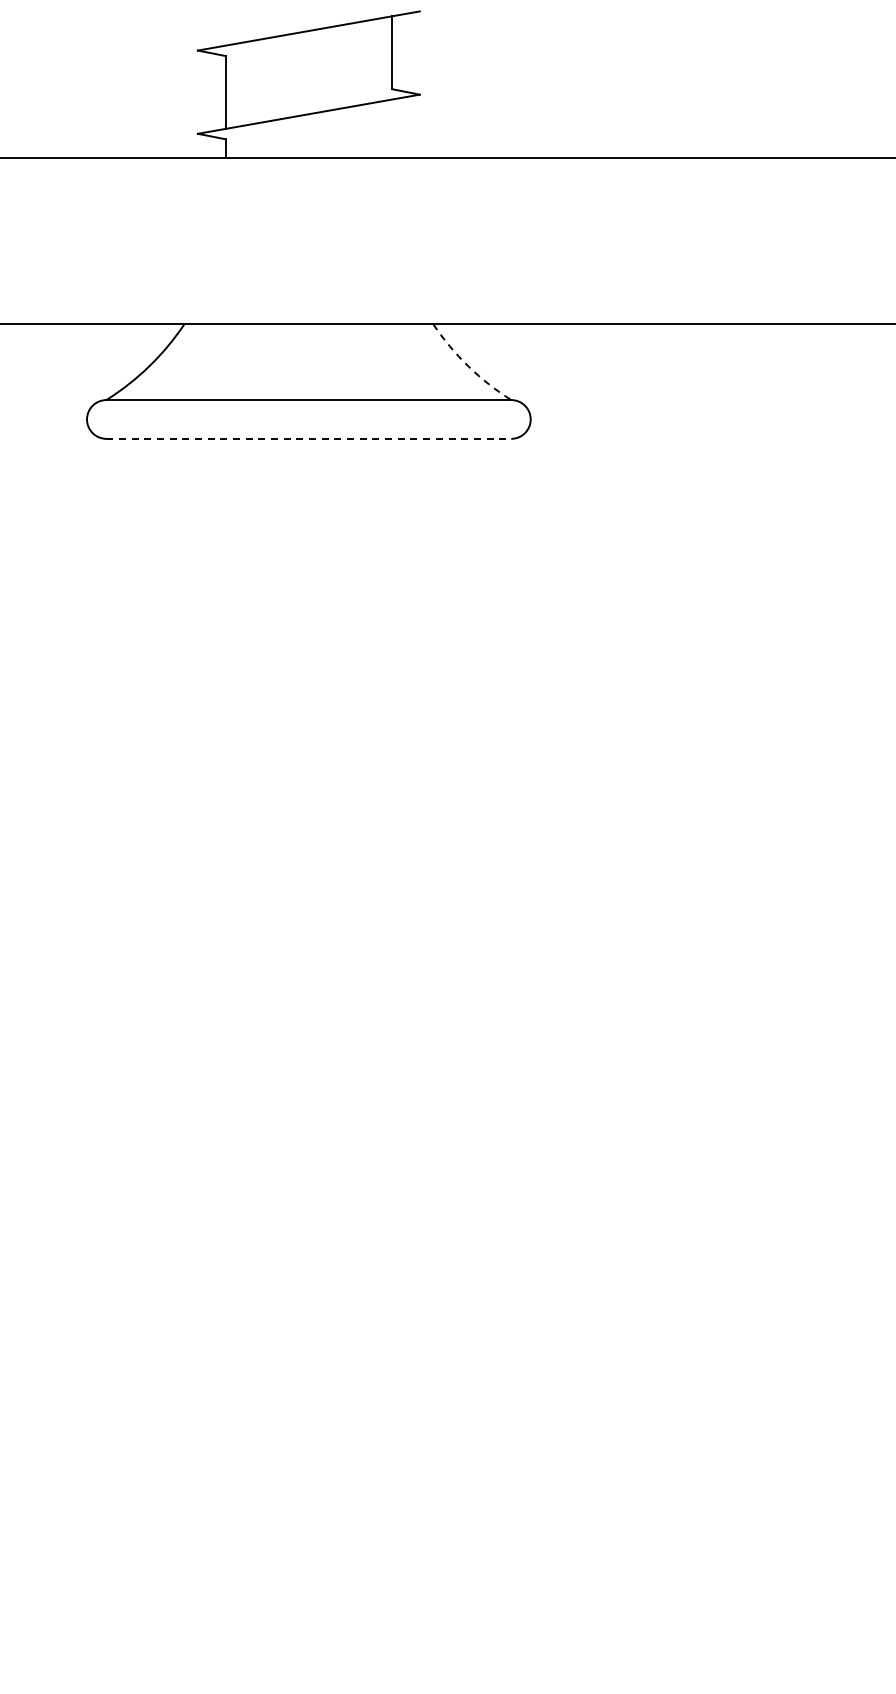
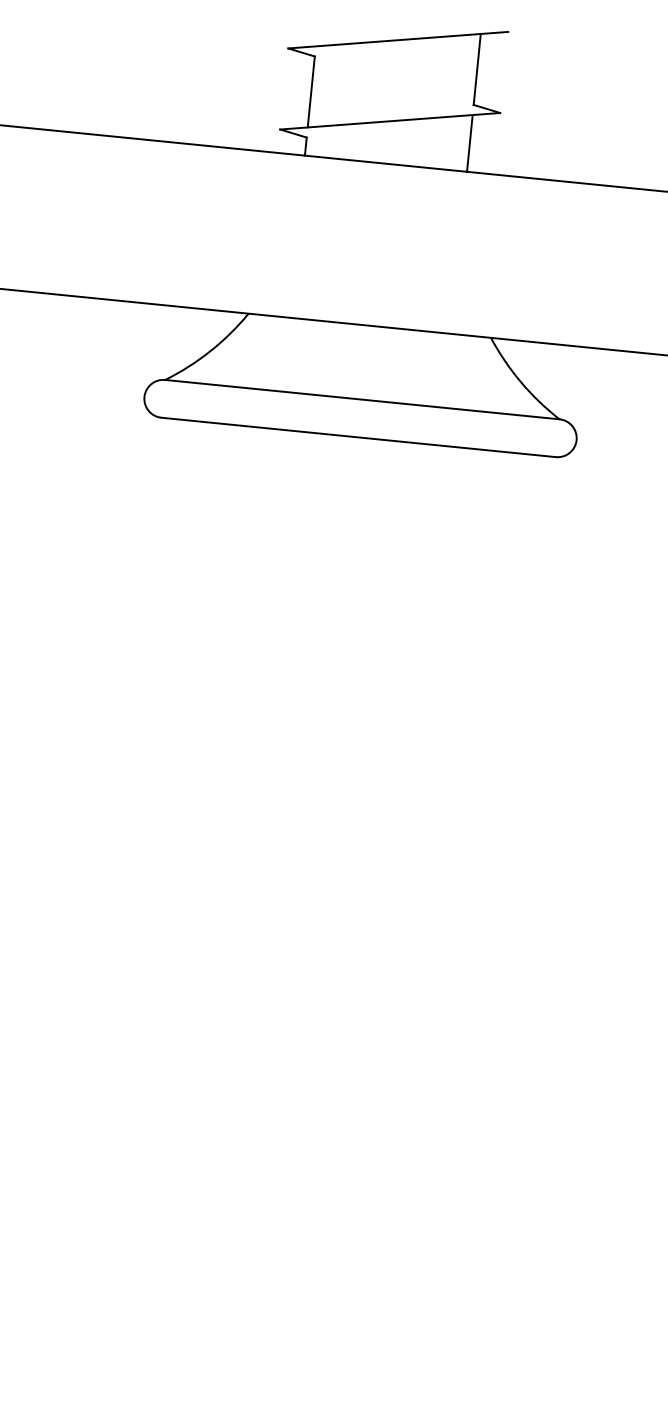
line: (392, 128) -> (470, 143), added
arc: (468, 366) -> (521, 382), dashed -> solid
line: (309, 438) -> (359, 437), dashed -> solid

